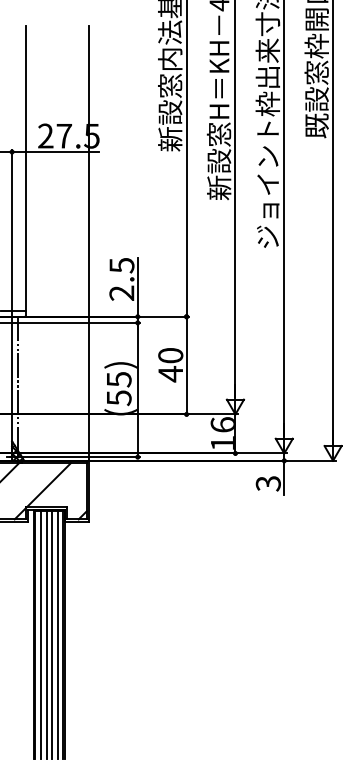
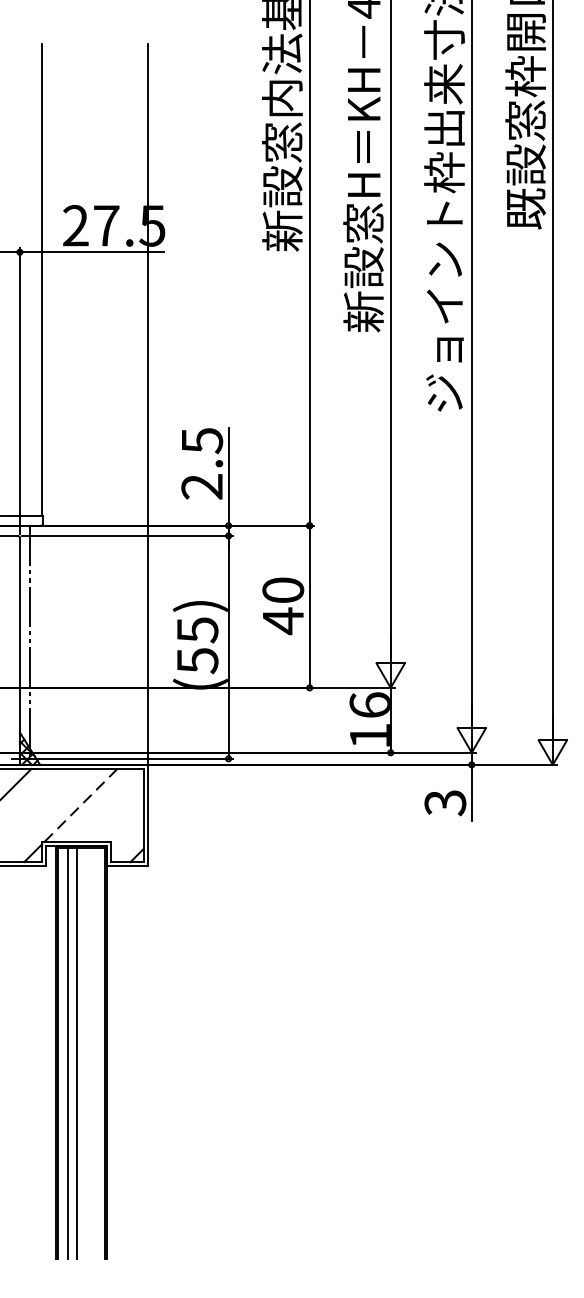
line: (48, 485) -> (80, 805), solid -> dashed
line: (52, 634) -> (86, 1053), removed
line: (57, 634) -> (95, 1053), removed

